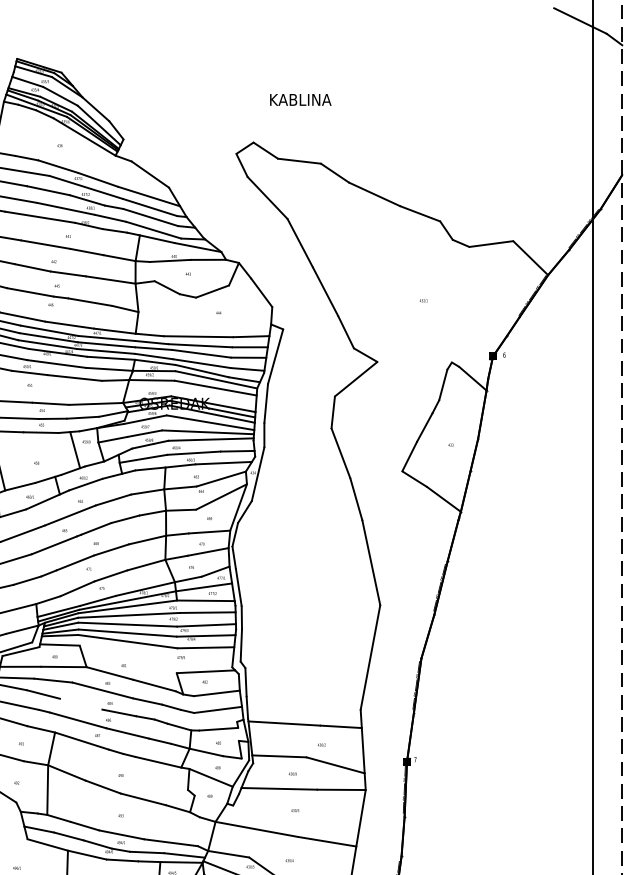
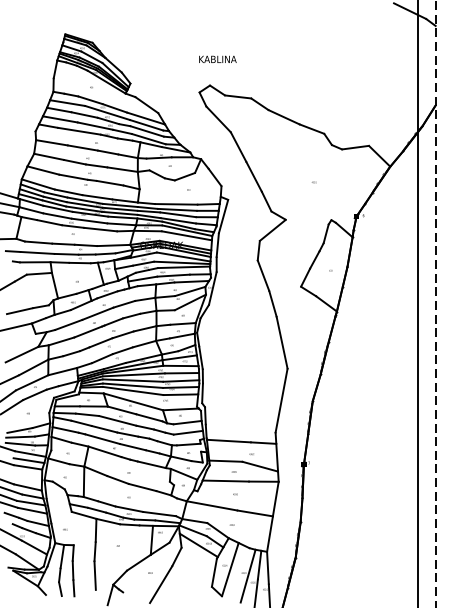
text: (300, 98) -> (217, 58), moved
line: (126, 658) -> (132, 401), added
line: (81, 704) -> (104, 429), added

